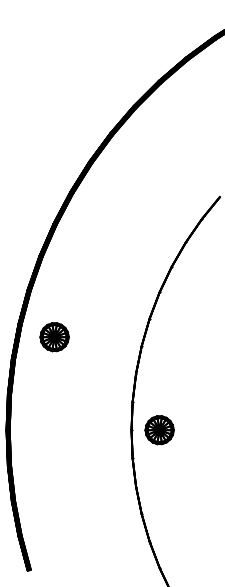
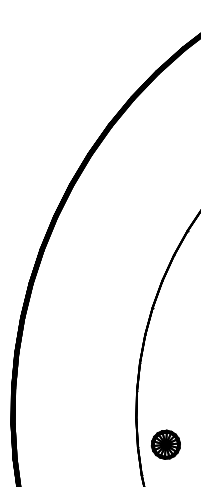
part: (54, 337) -> (52, 362), removed

